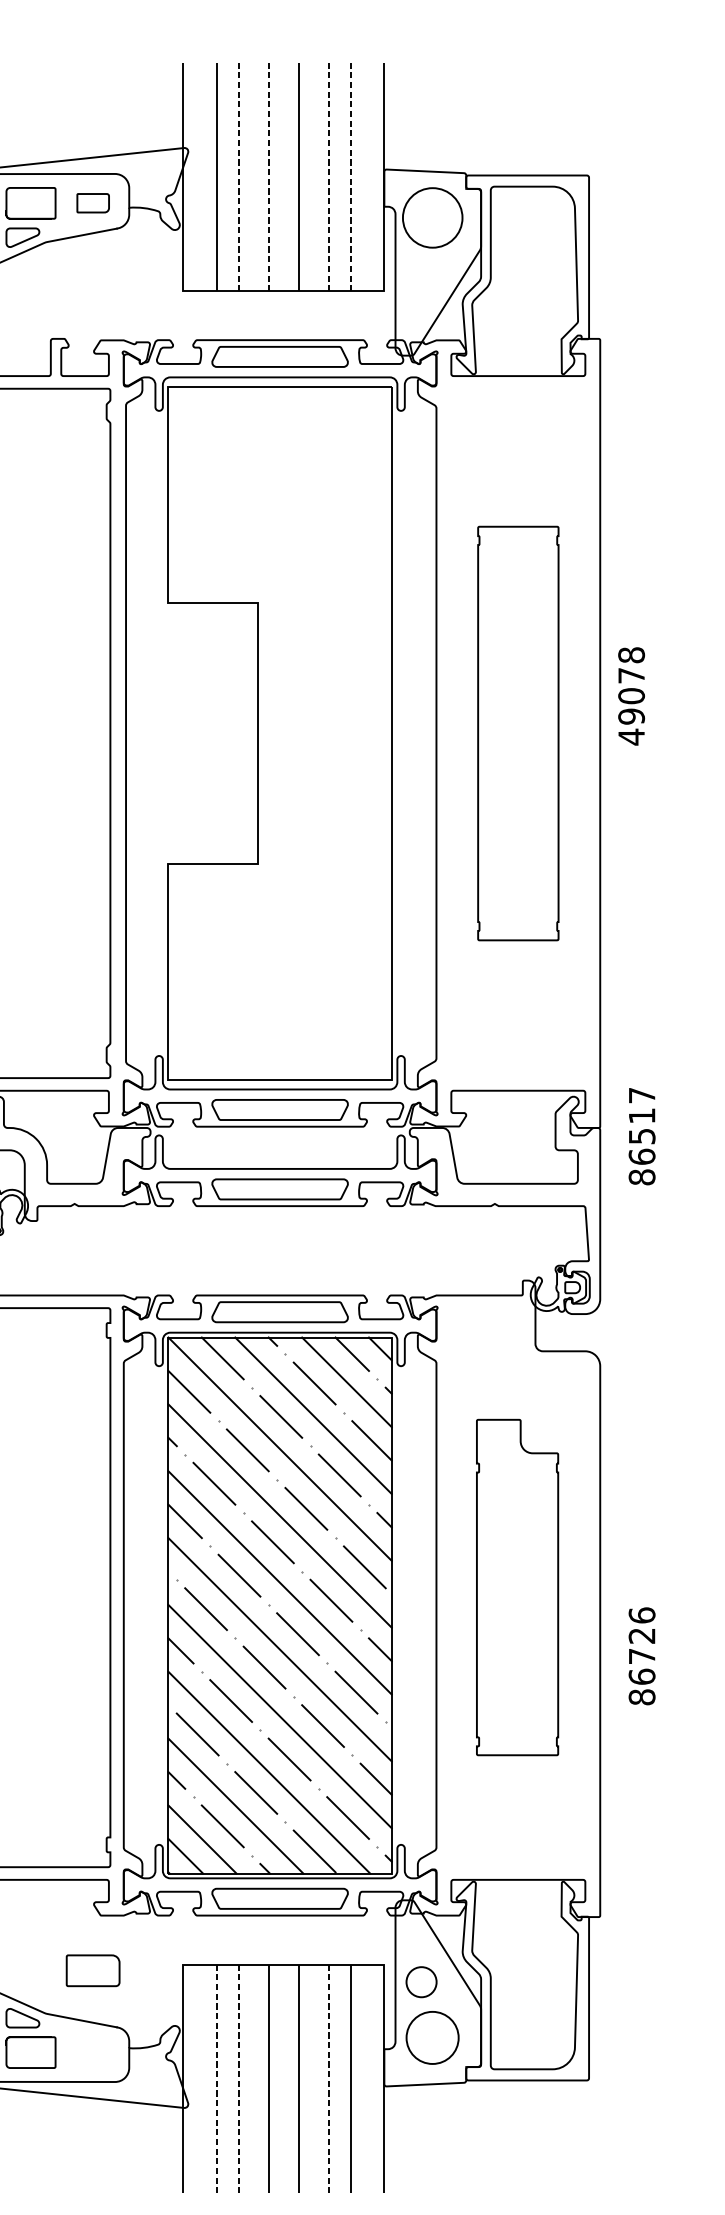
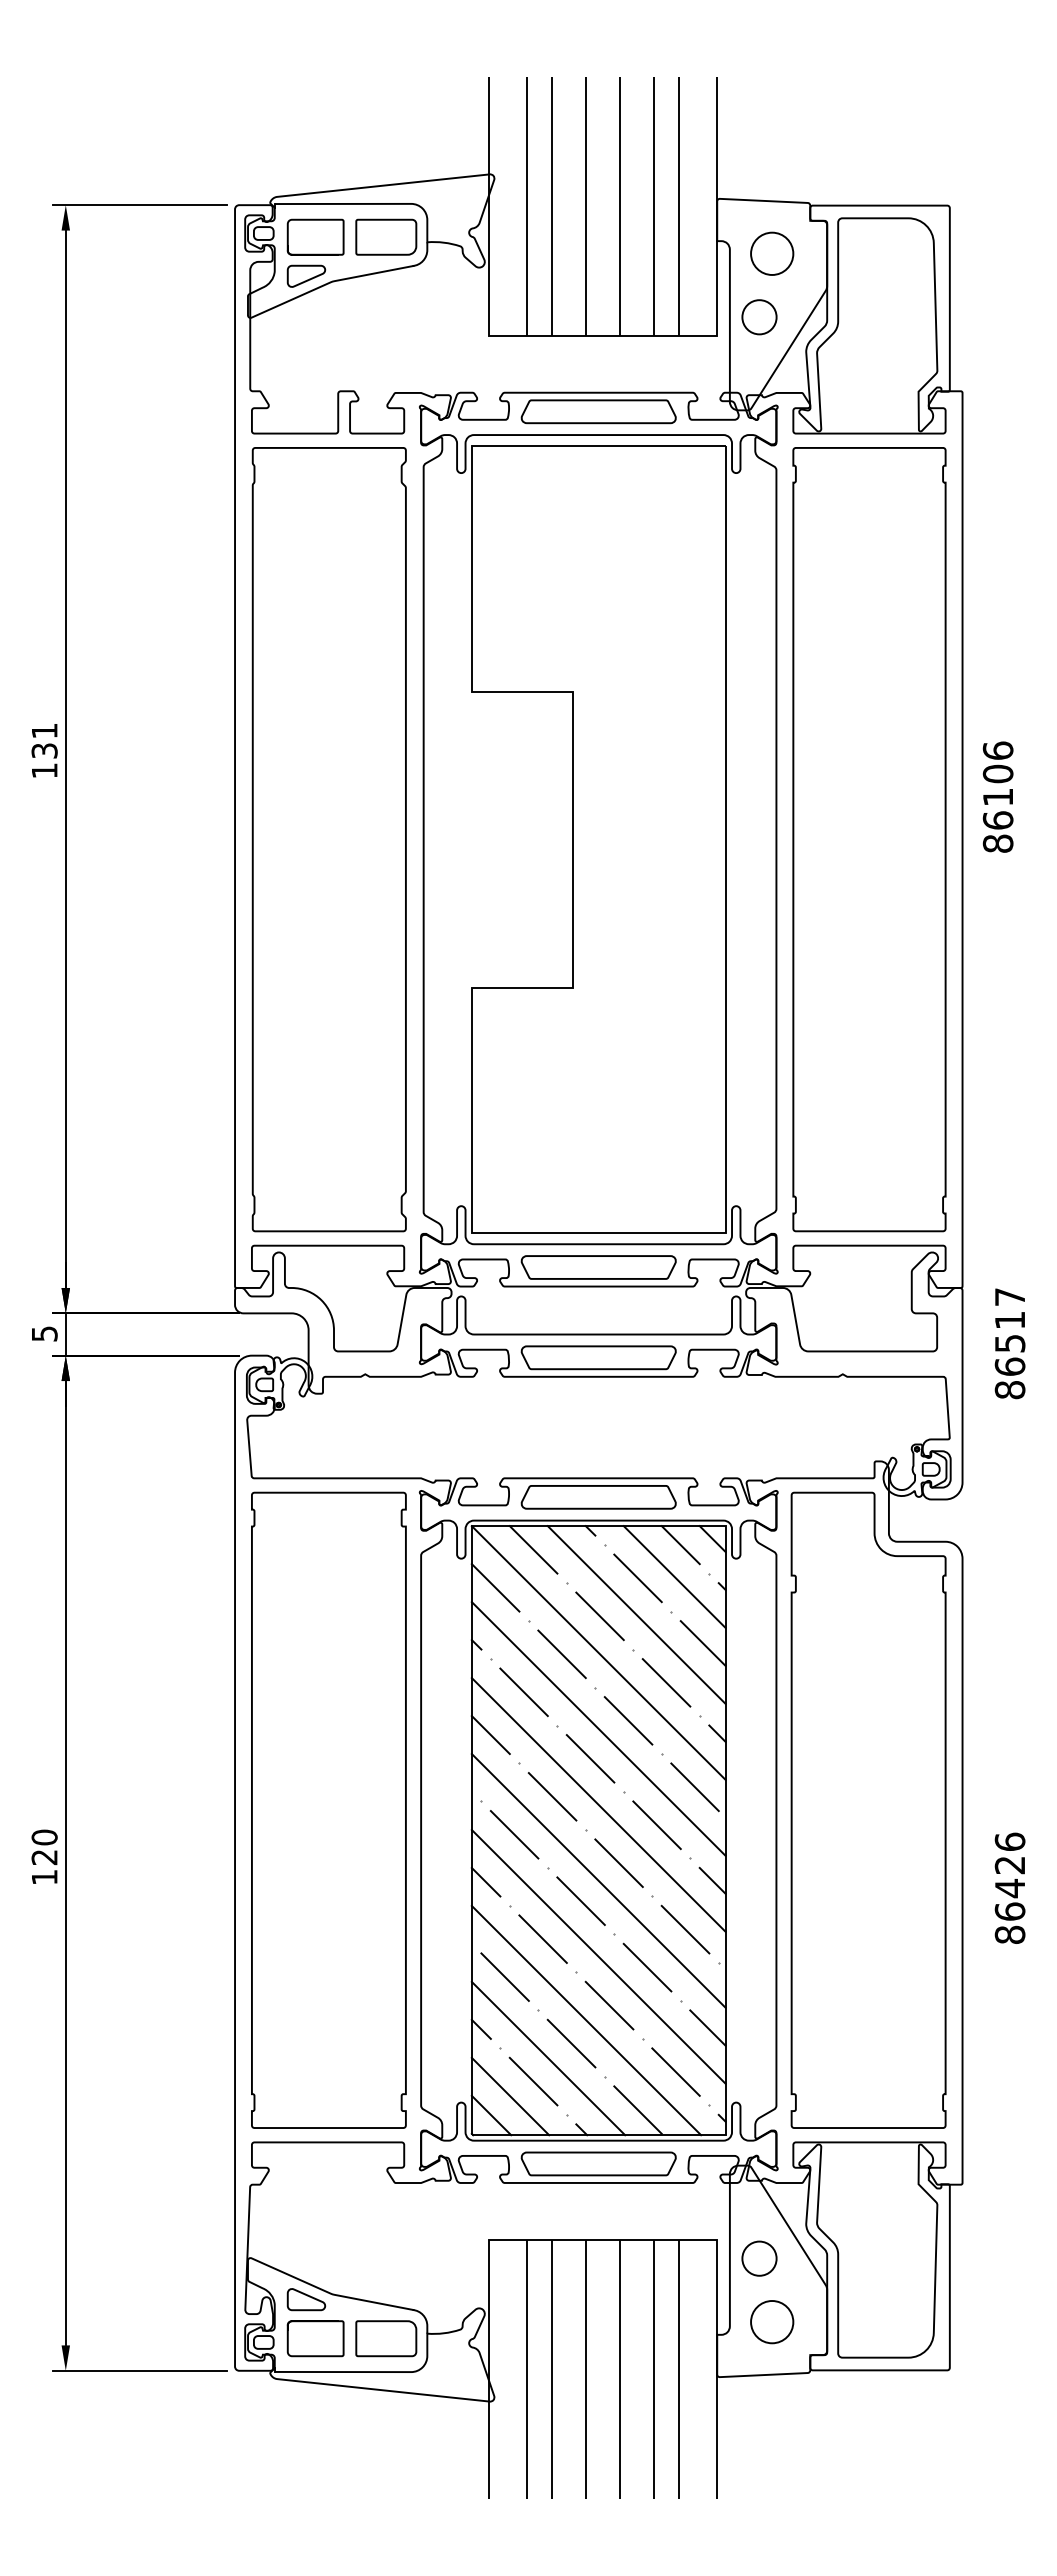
line: (239, 176) -> (552, 206), dashed -> solid
line: (269, 176) -> (586, 206), dashed -> solid
line: (328, 176) -> (653, 206), dashed -> solid
line: (351, 176) -> (679, 206), dashed -> solid
part: (93, 202) -> (386, 236), size x1.67
circle: (433, 217) -> (772, 253), size x0.62
circle: (421, 273) -> (759, 317), added
text: (631, 696) -> (997, 797), 49078 -> 86106
part: (518, 733) -> (869, 839), size x1.67
text: (641, 1136) -> (1009, 1343), moved
part: (517, 1586) -> (868, 1809), size x1.67
text: (641, 1656) -> (1009, 1888), 86726 -> 86426
part: (93, 1970) -> (386, 2338), moved
circle: (433, 2038) -> (772, 2322), size x0.71
line: (216, 2079) -> (526, 2369), dashed -> solid
line: (239, 2079) -> (552, 2369), dashed -> solid
line: (328, 2079) -> (653, 2369), dashed -> solid

